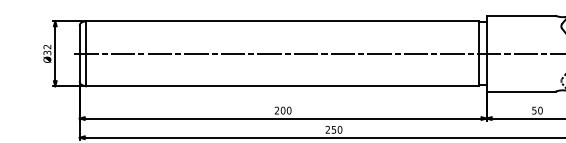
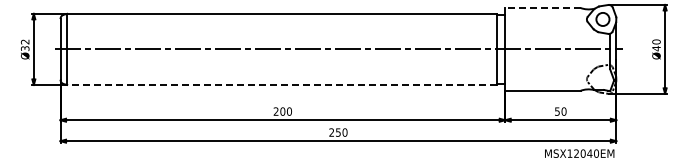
line: (520, 15) -> (542, 7), solid -> dashed
line: (281, 85) -> (281, 84), solid -> dashed

